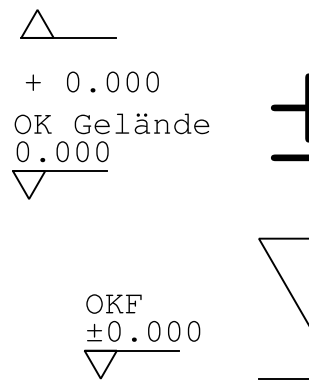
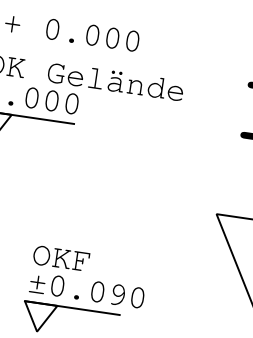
text: (174, 331) -> (118, 295), ±0.000 -> ±0.090

